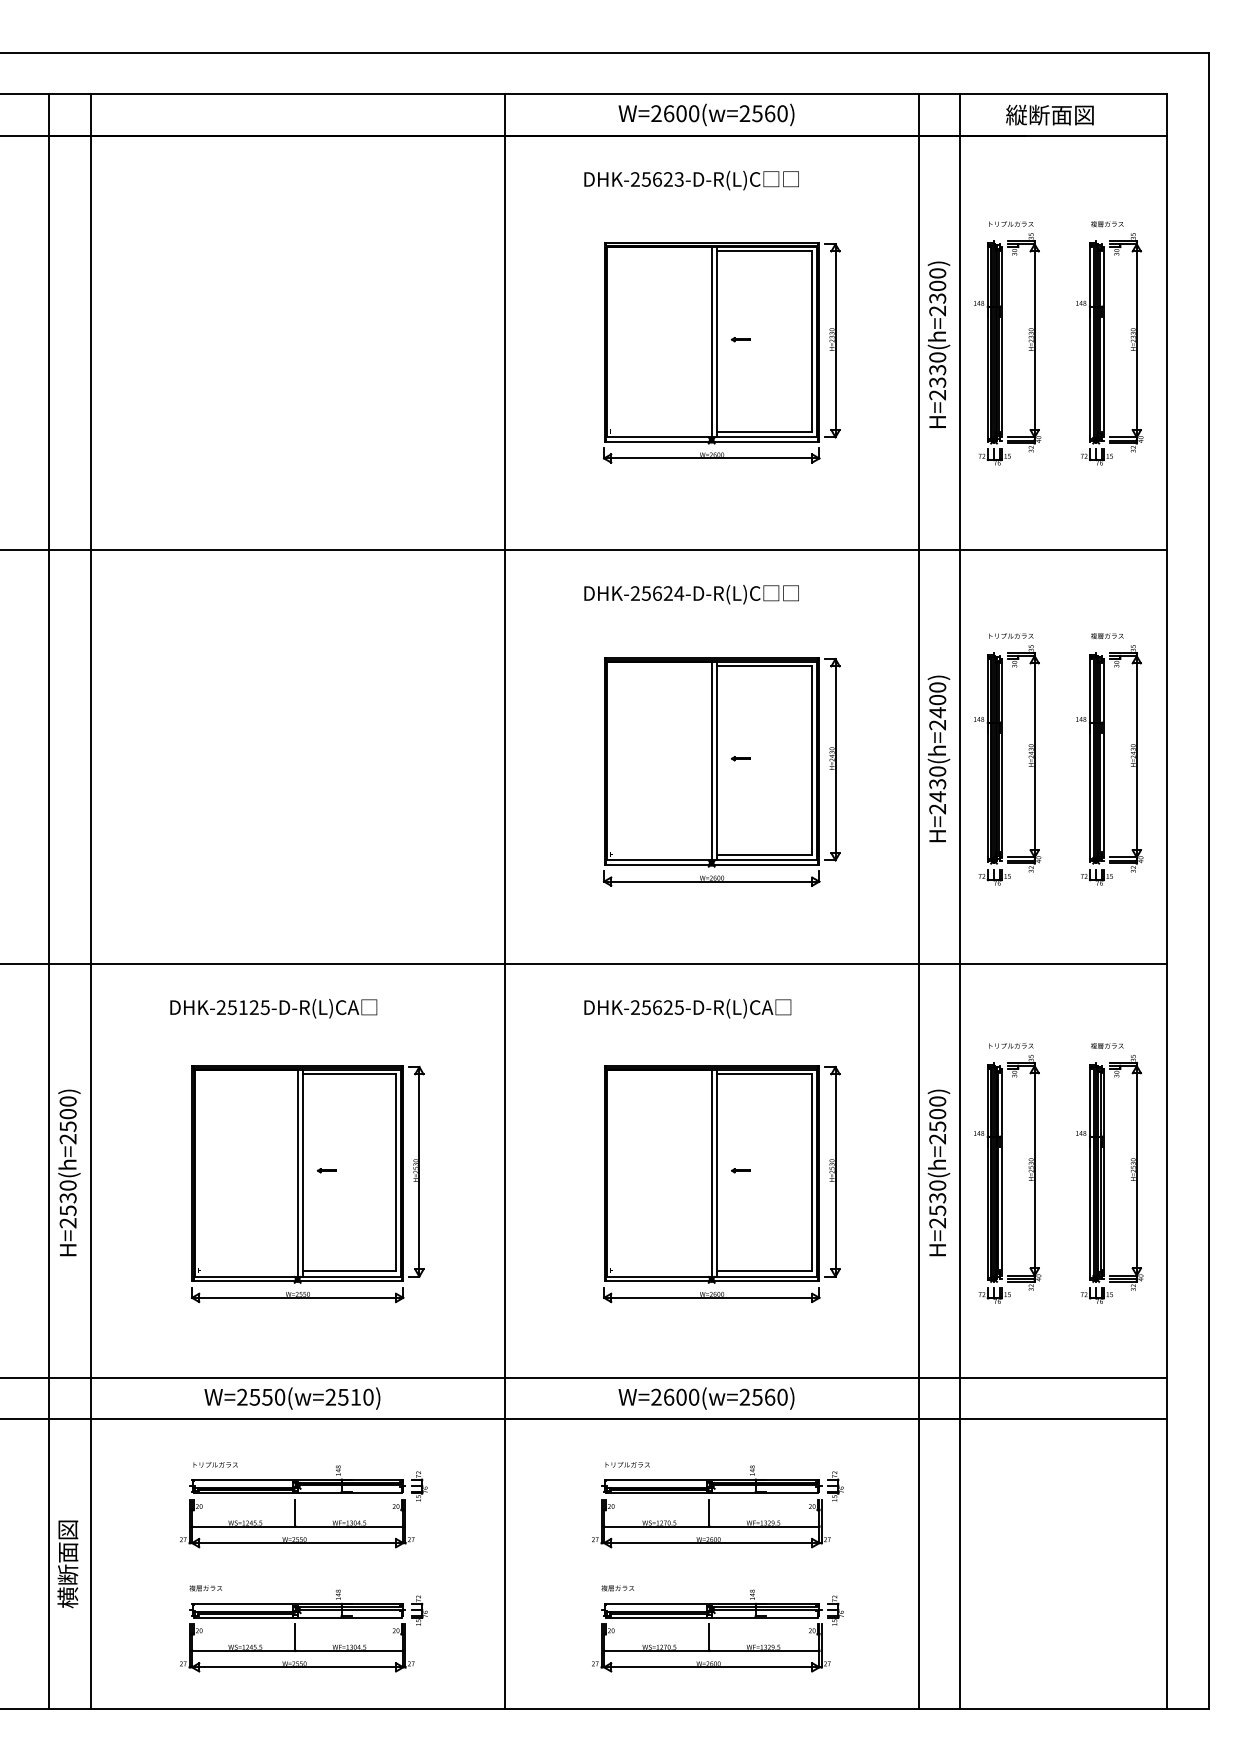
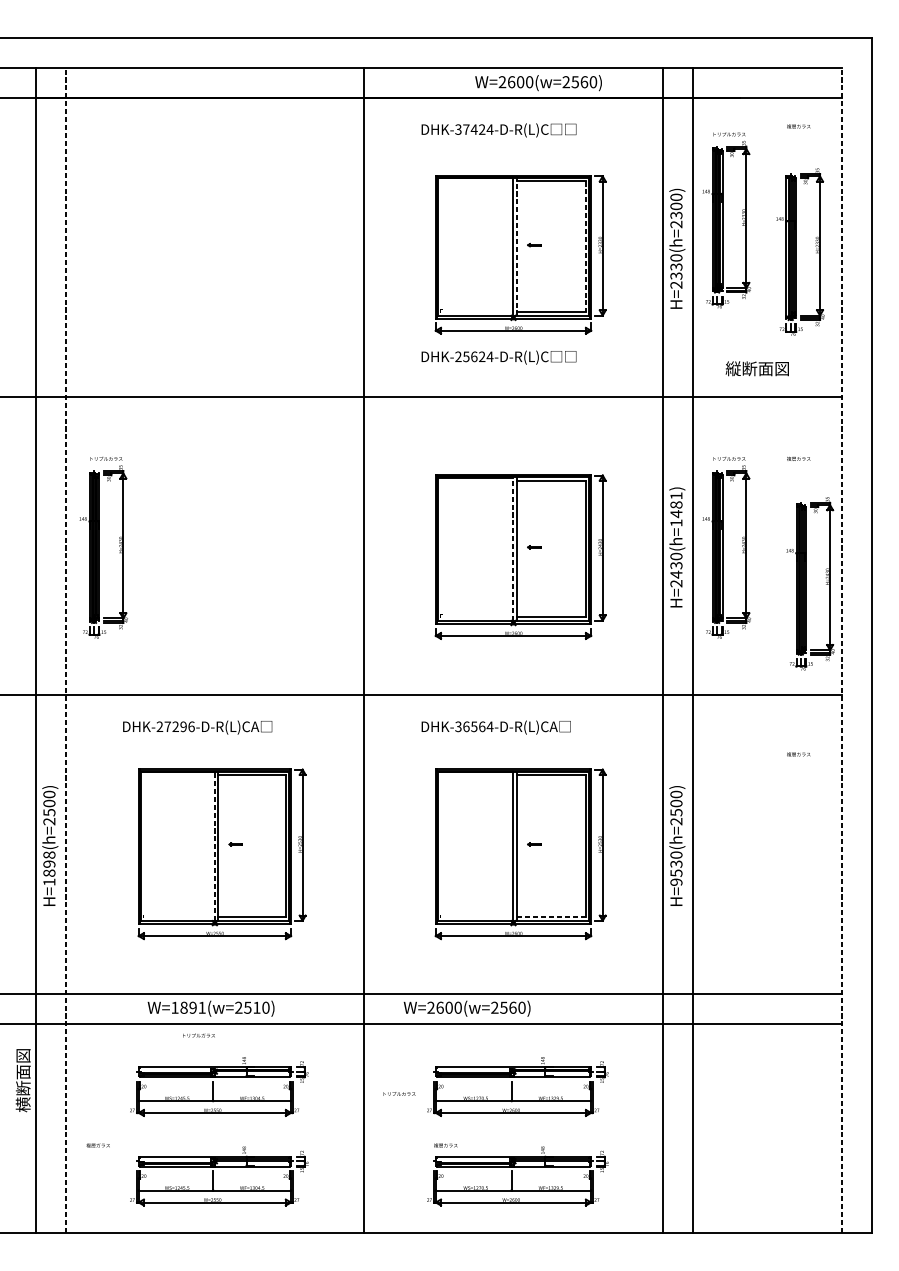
text: (706, 114) -> (538, 82), moved
text: (1049, 114) -> (757, 368), moved
text: (657, 179) -> (474, 129), DHK-25623-D-R(L)C -> DHK-37424-D-R(L)C
text: (1107, 224) -> (798, 126), moved
line: (716, 341) -> (516, 246), solid -> dashed
line: (812, 342) -> (586, 247), solid -> dashed
part: (1007, 343) -> (726, 220), moved
text: (691, 594) -> (498, 357), moved
text: (937, 706) -> (676, 509), H=2430(h=2400) -> H=2430(h=1481)
part: (143, 759) -> (103, 547), added
line: (711, 760) -> (513, 548), solid -> dashed
part: (1109, 765) -> (810, 583), moved
line: (90, 901) -> (65, 650), solid -> dashed
line: (1167, 901) -> (842, 650), solid -> dashed
text: (248, 1007) -> (179, 726), DHK-25125-D-R(L)CA -> DHK-27296-D-R(L)CA
text: (657, 1007) -> (474, 726), DHK-25625-D-R(L)CA -> DHK-36564-D-R(L)CA
line: (297, 1172) -> (214, 845), solid -> dashed
part: (1007, 1173) -> (726, 846), removed
part: (1109, 1179) -> (800, 850), removed
text: (67, 1204) -> (48, 868), H=2530(h=2500) -> H=1898(h=2500)
text: (937, 1223) -> (676, 882), H=2530(h=2500) -> H=9530(h=2500)
line: (764, 1271) -> (551, 917), solid -> dashed
text: (261, 1396) -> (188, 1007), W=2550(w=2510) -> W=1891(w=2510)
text: (706, 1398) -> (467, 1008), moved
text: (215, 1464) -> (198, 1035), moved
text: (627, 1464) -> (399, 1093), moved
text: (67, 1564) -> (22, 1080), moved
text: (205, 1588) -> (97, 1145), moved

